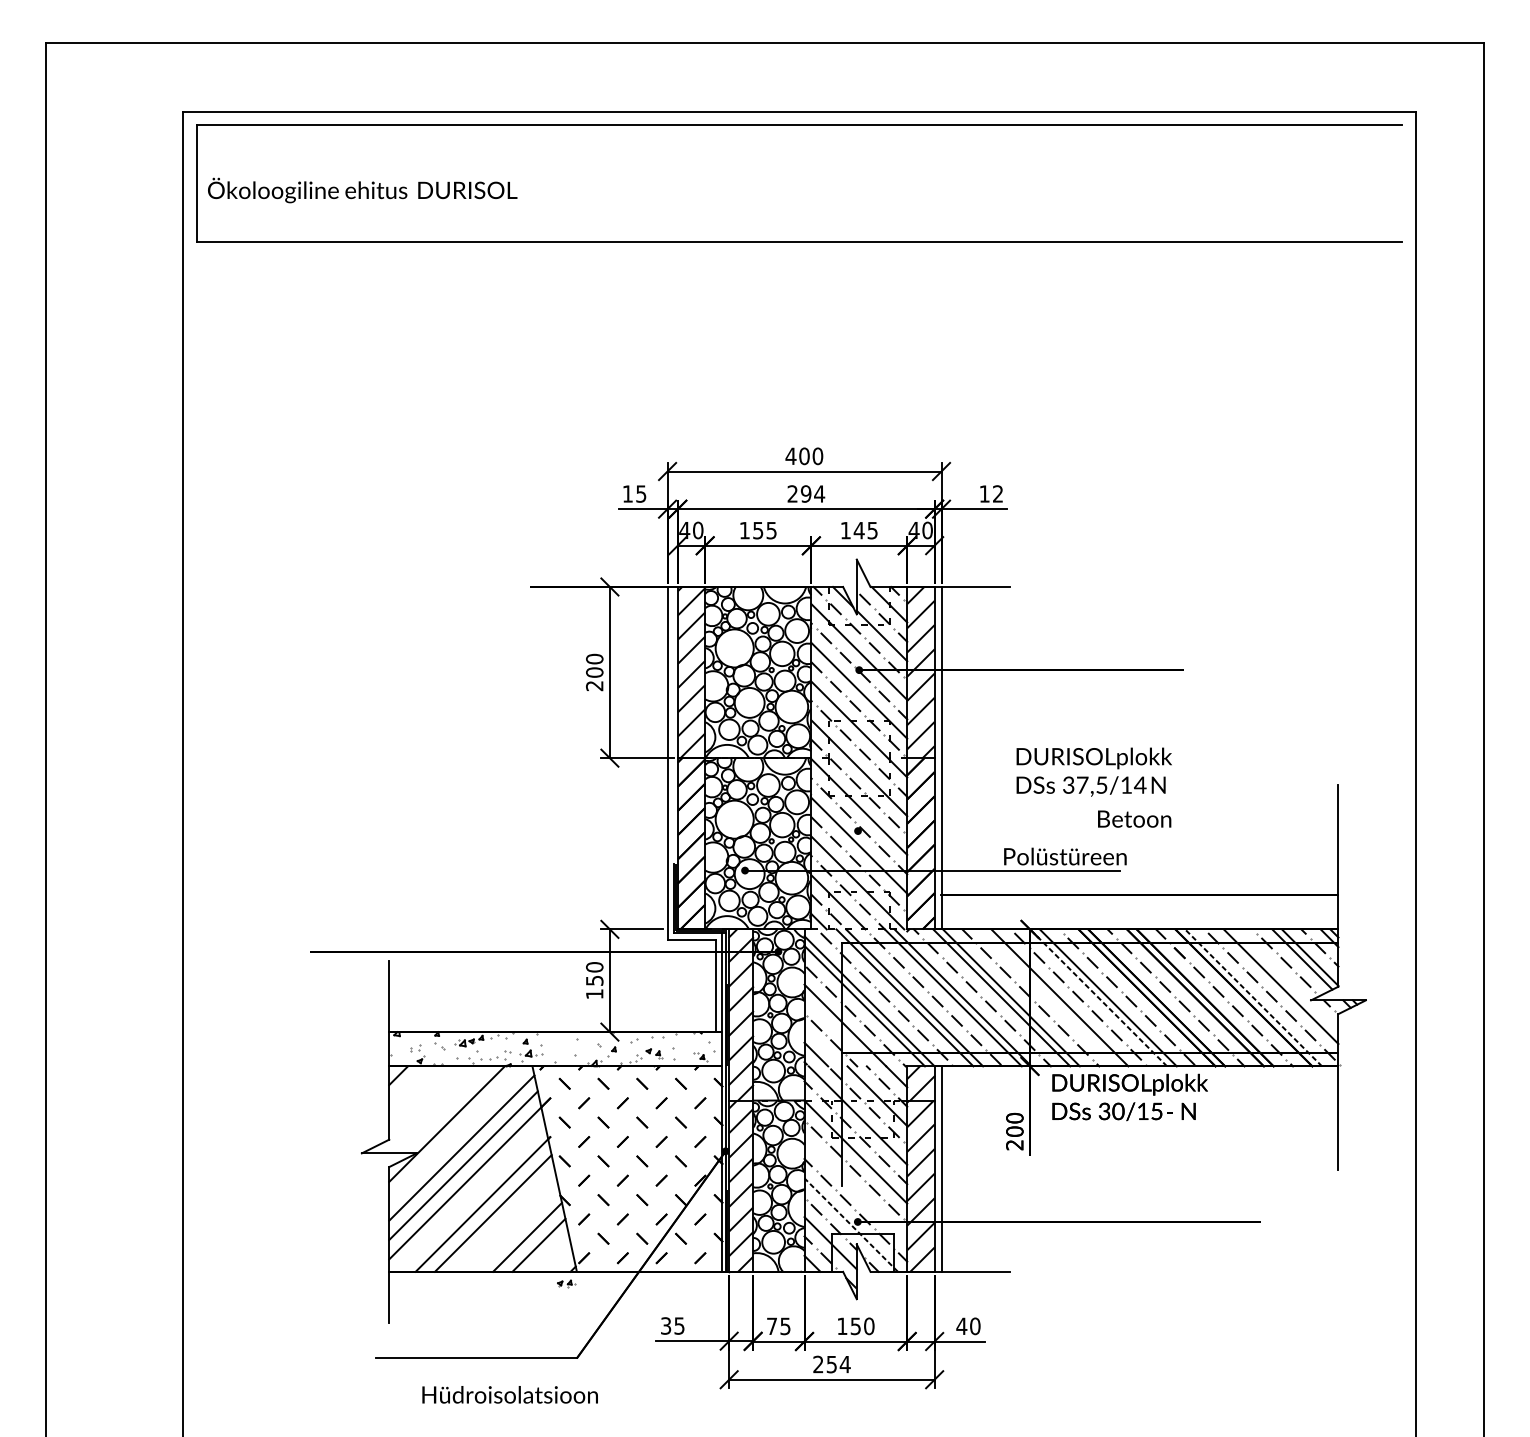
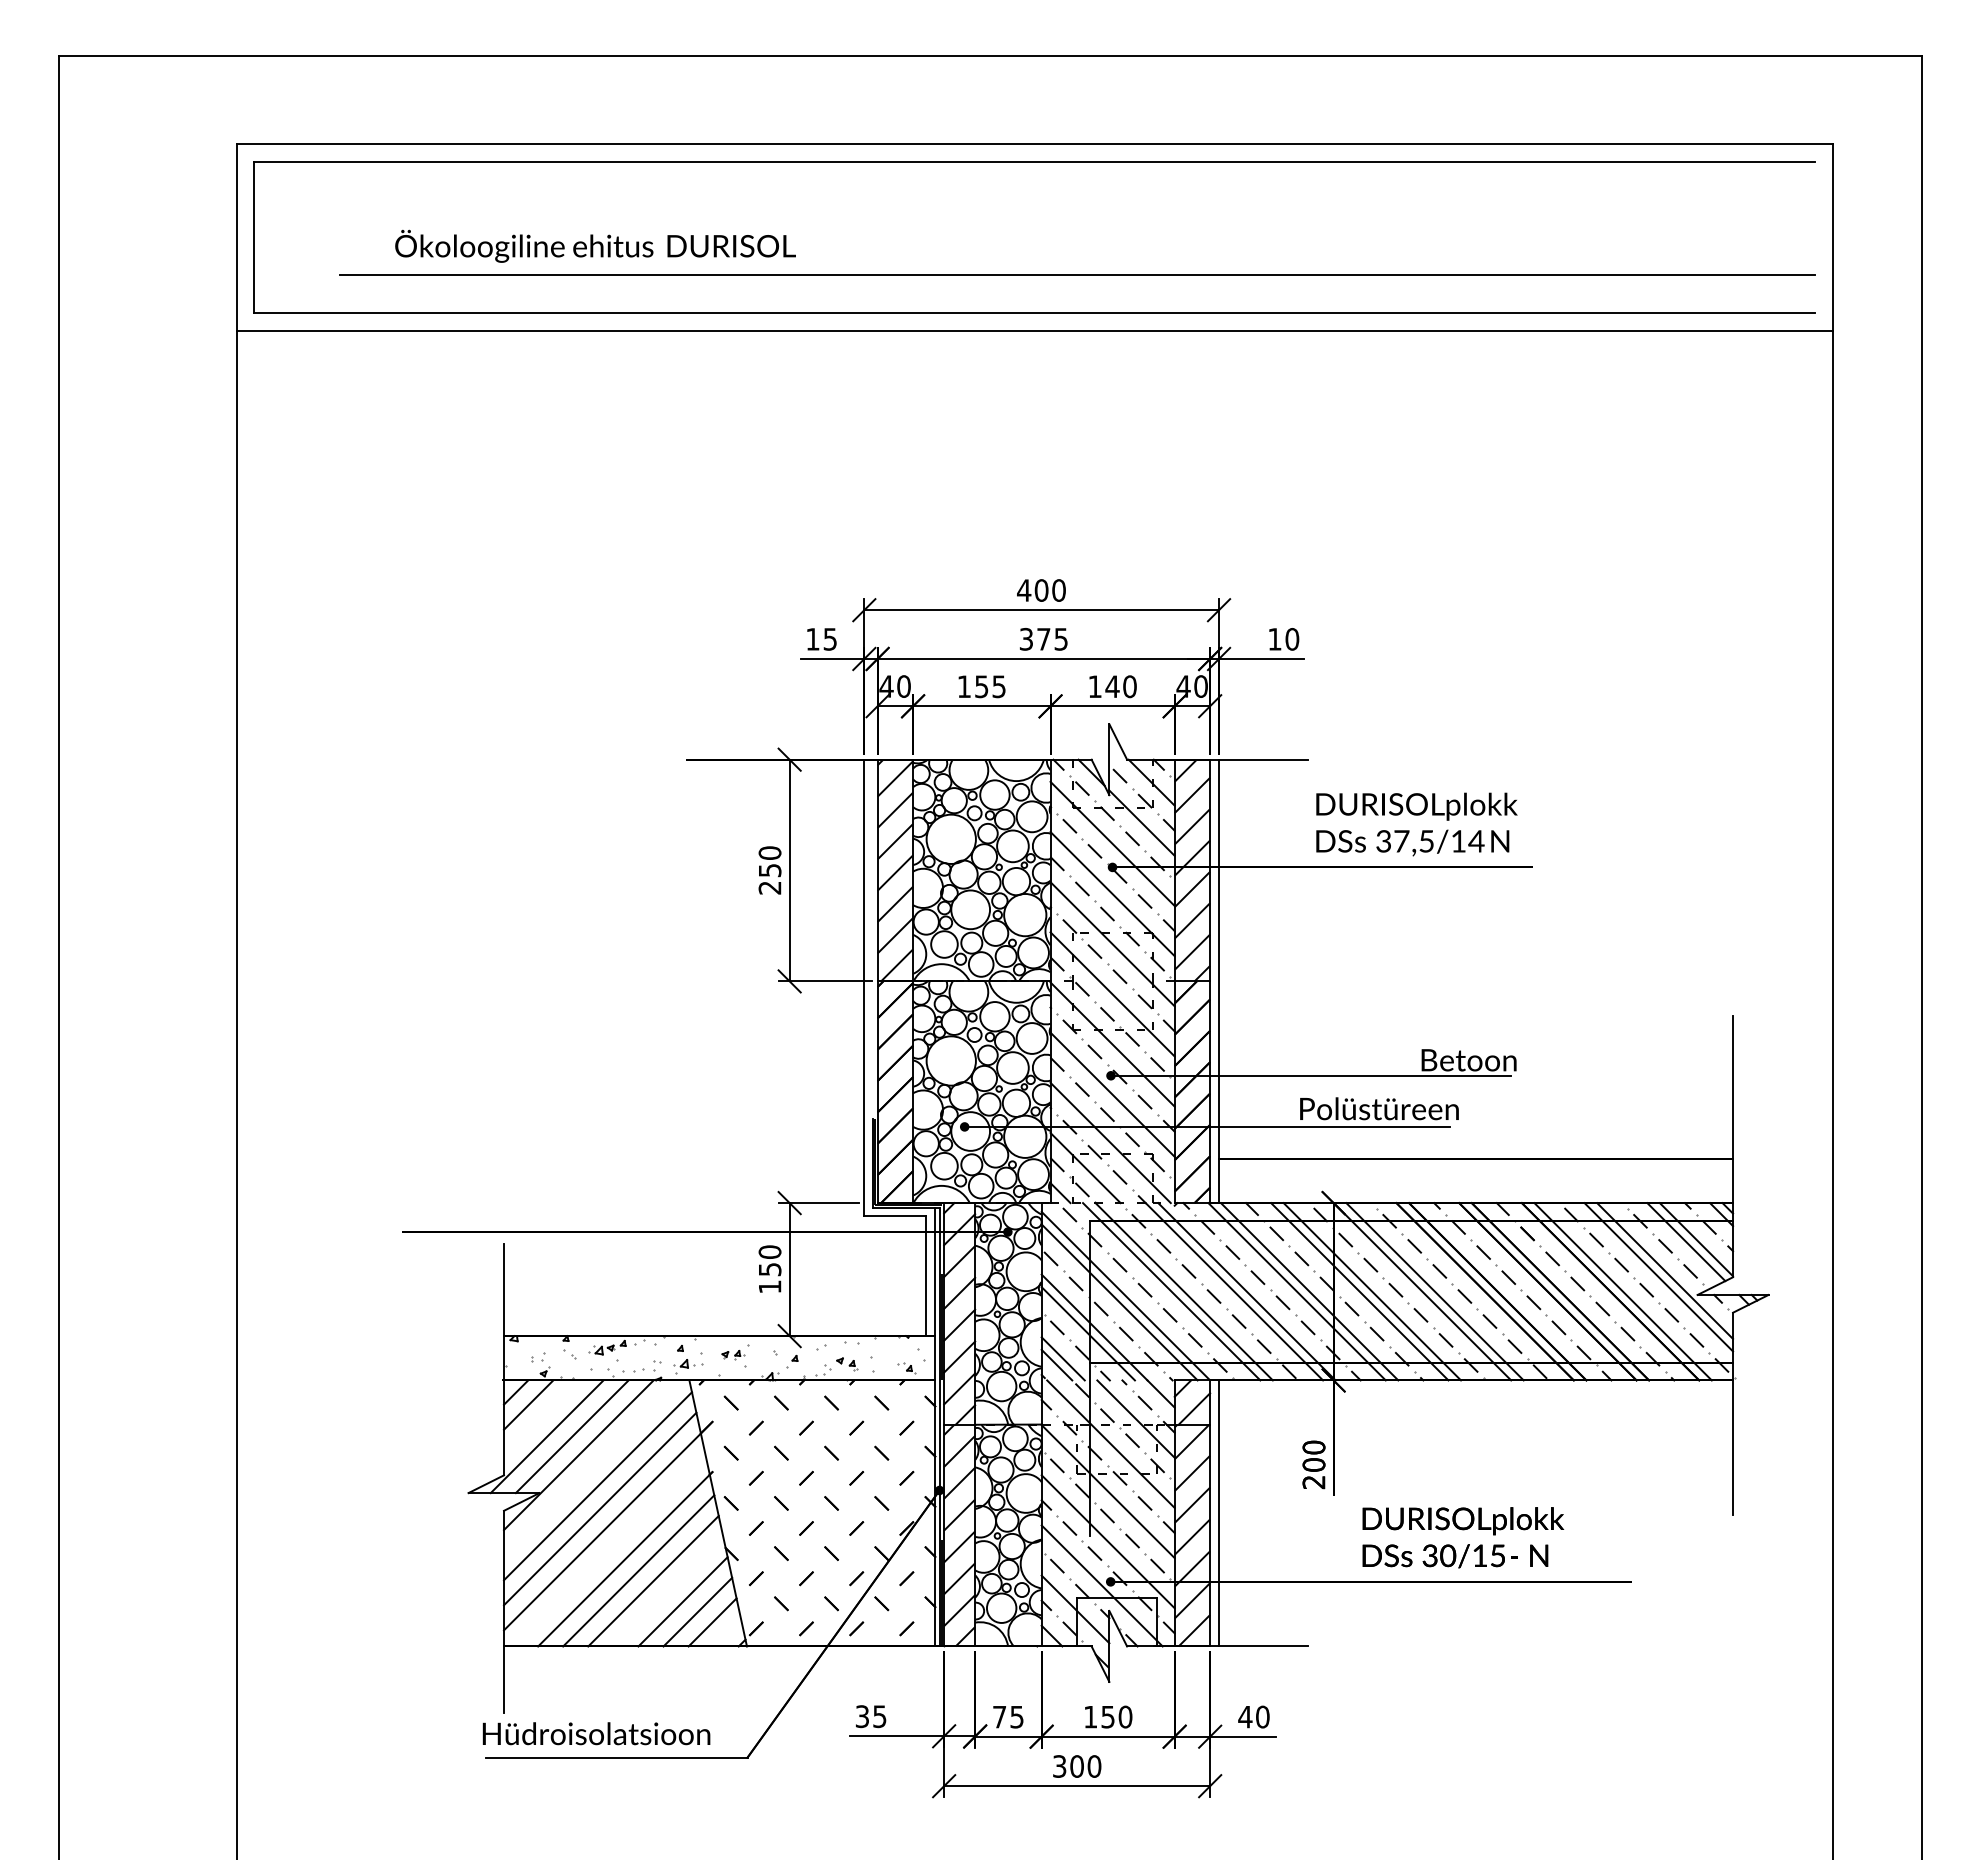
text: (362, 189) -> (595, 245), moved
line: (832, 212) -> (1077, 274), added
line: (798, 255) -> (1034, 330), added
text: (805, 493) -> (1043, 638), 294 -> 375
text: (998, 494) -> (1292, 639), 12 -> 10
text: (872, 530) -> (1129, 686), 145 -> 140
text: (594, 672) -> (769, 870), 200 -> 250
text: (1093, 772) -> (1416, 824), moved
line: (1012, 830) -> (1310, 1075), added
line: (1286, 981) -> (1665, 1270), added
line: (1049, 997) -> (1359, 1291), added
line: (1098, 997) -> (1422, 1291), dashed -> solid
line: (1253, 997) -> (1622, 1291), dashed -> solid
line: (839, 1030) -> (1087, 1333), added
line: (820, 1049) -> (1062, 1358), added
line: (408, 1084) -> (528, 1404), added
text: (1130, 1097) -> (1463, 1537), moved
line: (422, 1109) -> (546, 1436), added
line: (441, 1109) -> (571, 1436), added
line: (855, 1190) -> (1107, 1541), added
line: (504, 1220) -> (653, 1580), added
line: (851, 1224) -> (1102, 1585), dashed -> solid
line: (550, 1253) -> (712, 1622), added
part: (566, 1284) -> (733, 1355), moved
text: (832, 1364) -> (1077, 1766), 254 -> 300
text: (510, 1394) -> (596, 1733), moved

